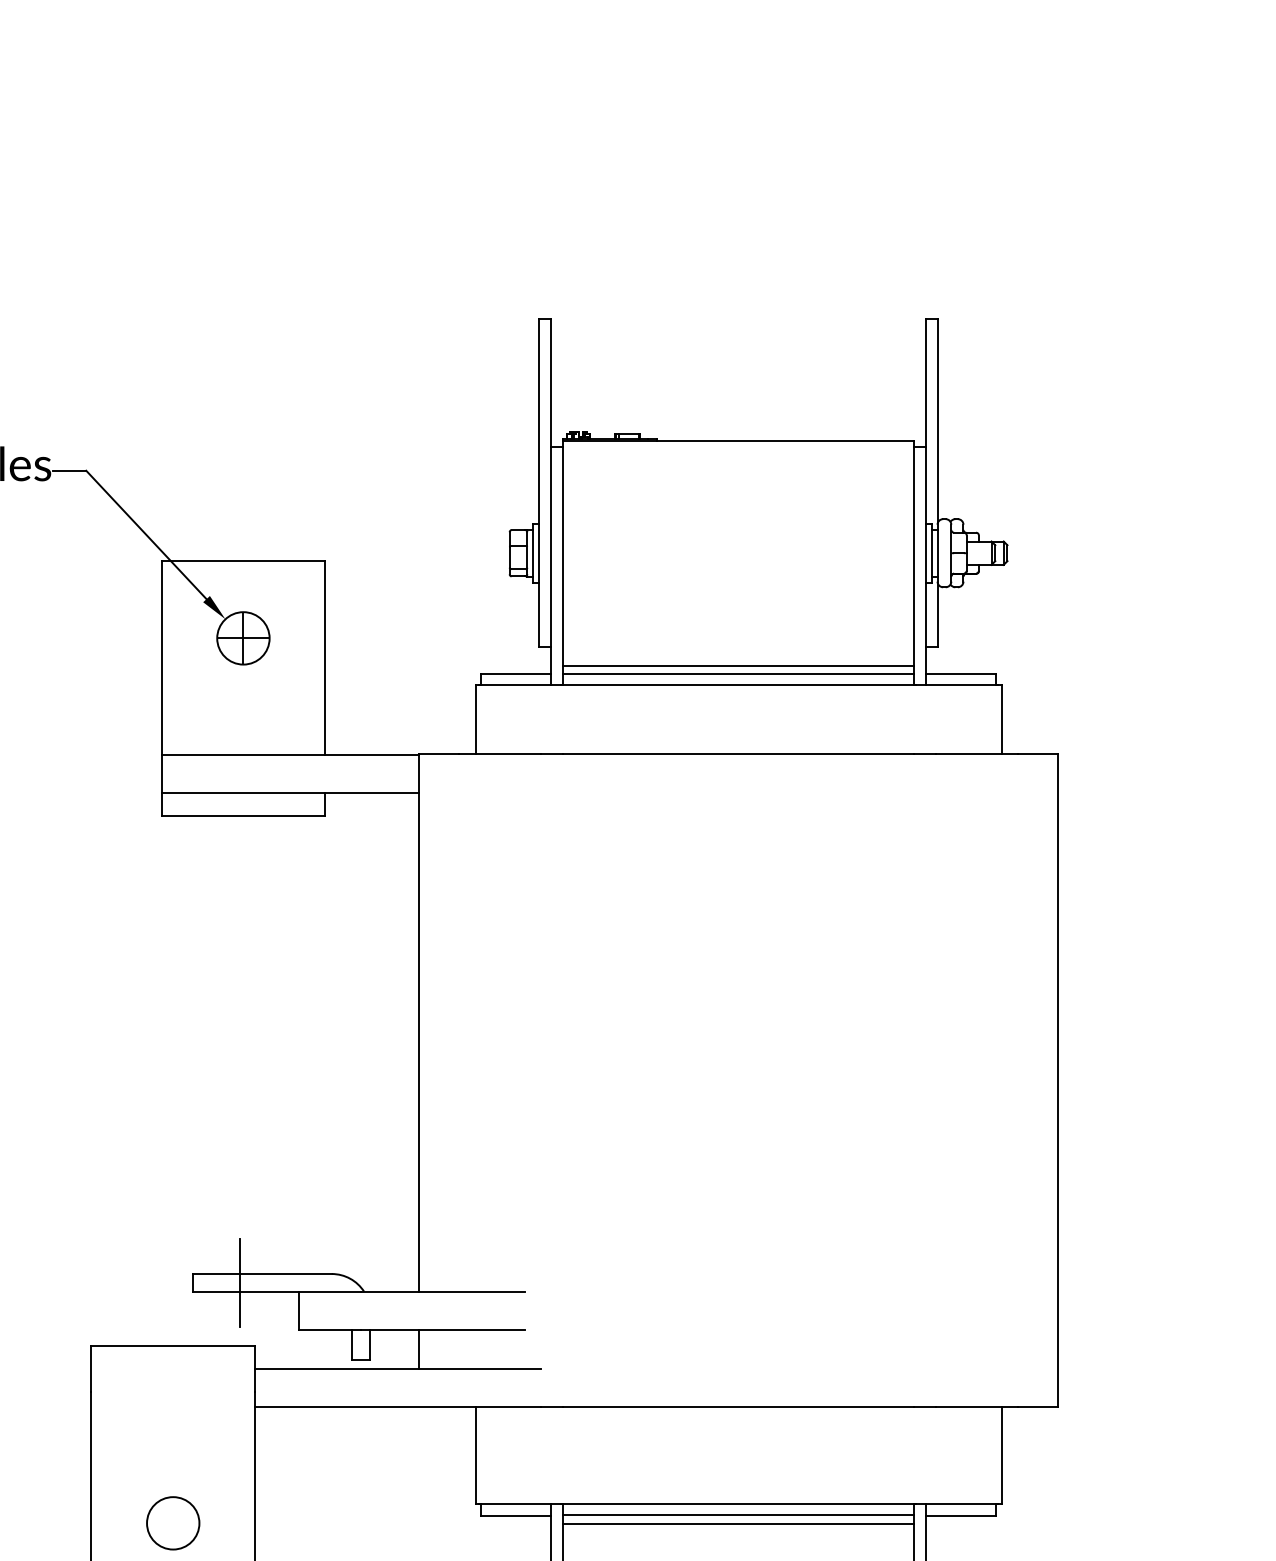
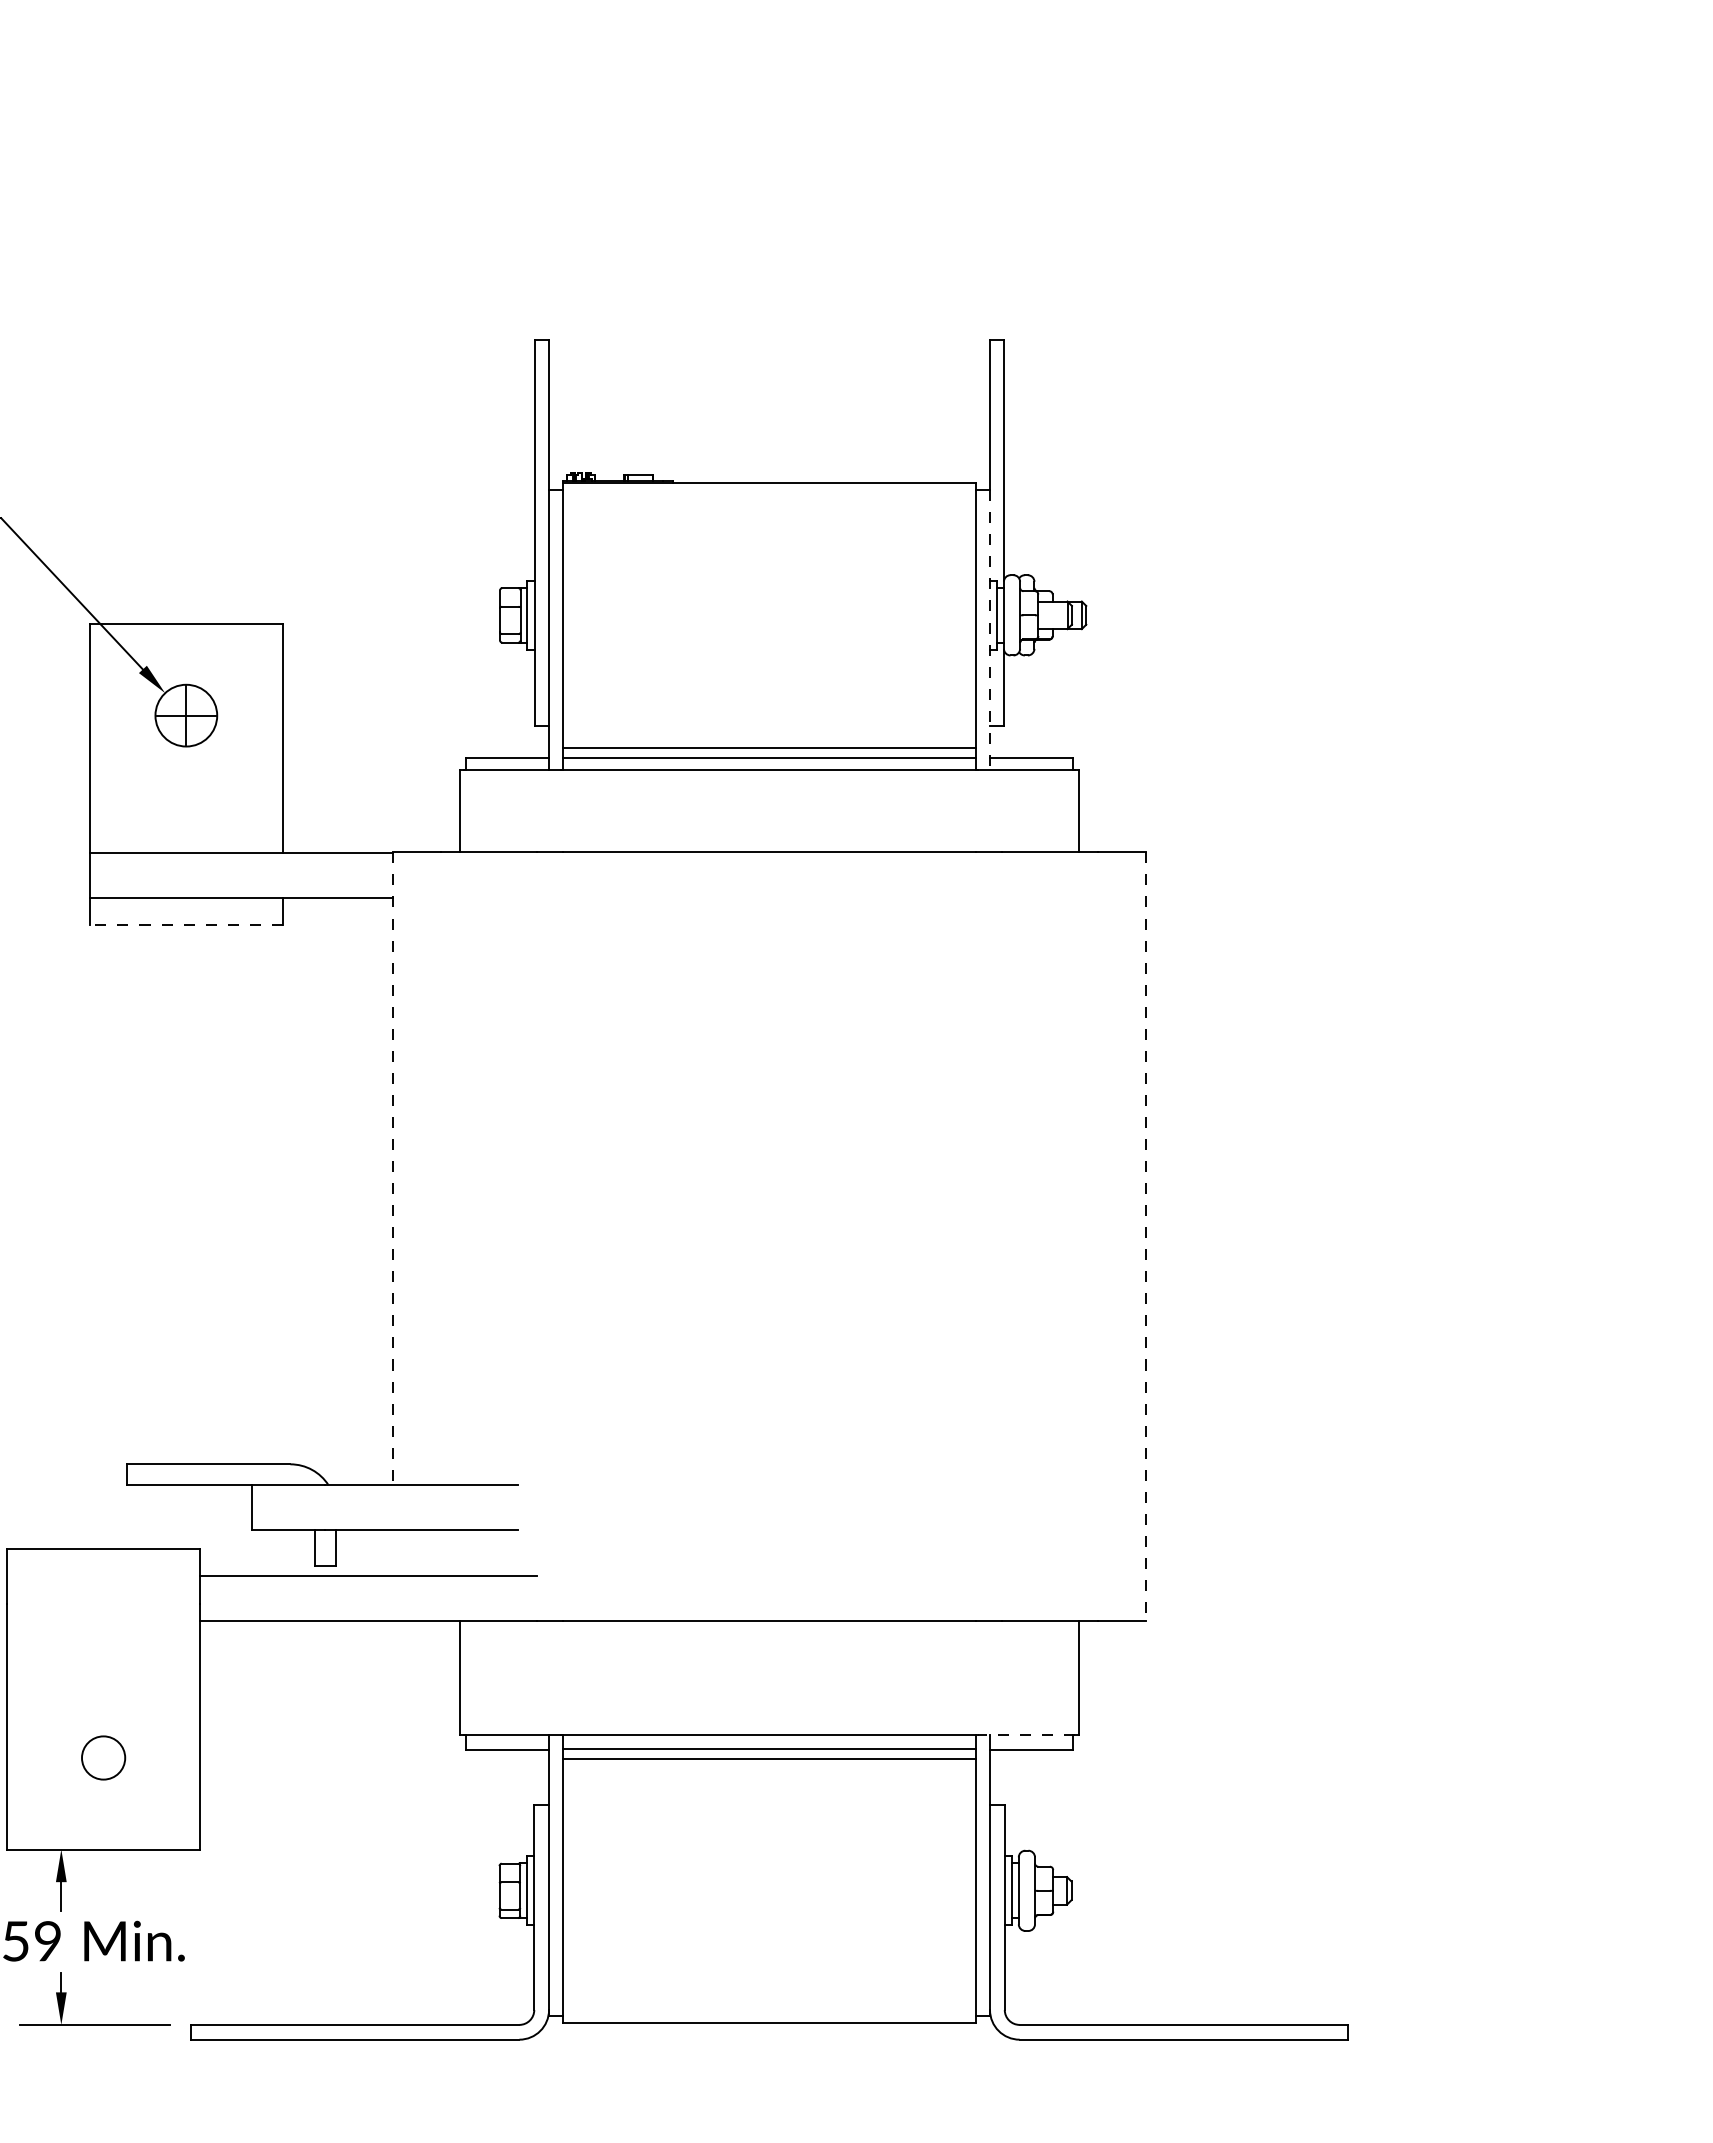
line: (926, 566) -> (990, 630), solid -> dashed
line: (242, 816) -> (185, 925), solid -> dashed
line: (418, 1023) -> (392, 1169), solid -> dashed
line: (1058, 1081) -> (1146, 1237), solid -> dashed
line: (239, 1282) -> (181, 1474), removed
line: (418, 1349) -> (392, 1553), removed
line: (956, 1503) -> (1026, 1734), solid -> dashed
circle: (173, 1522) -> (103, 1757), size x0.7

